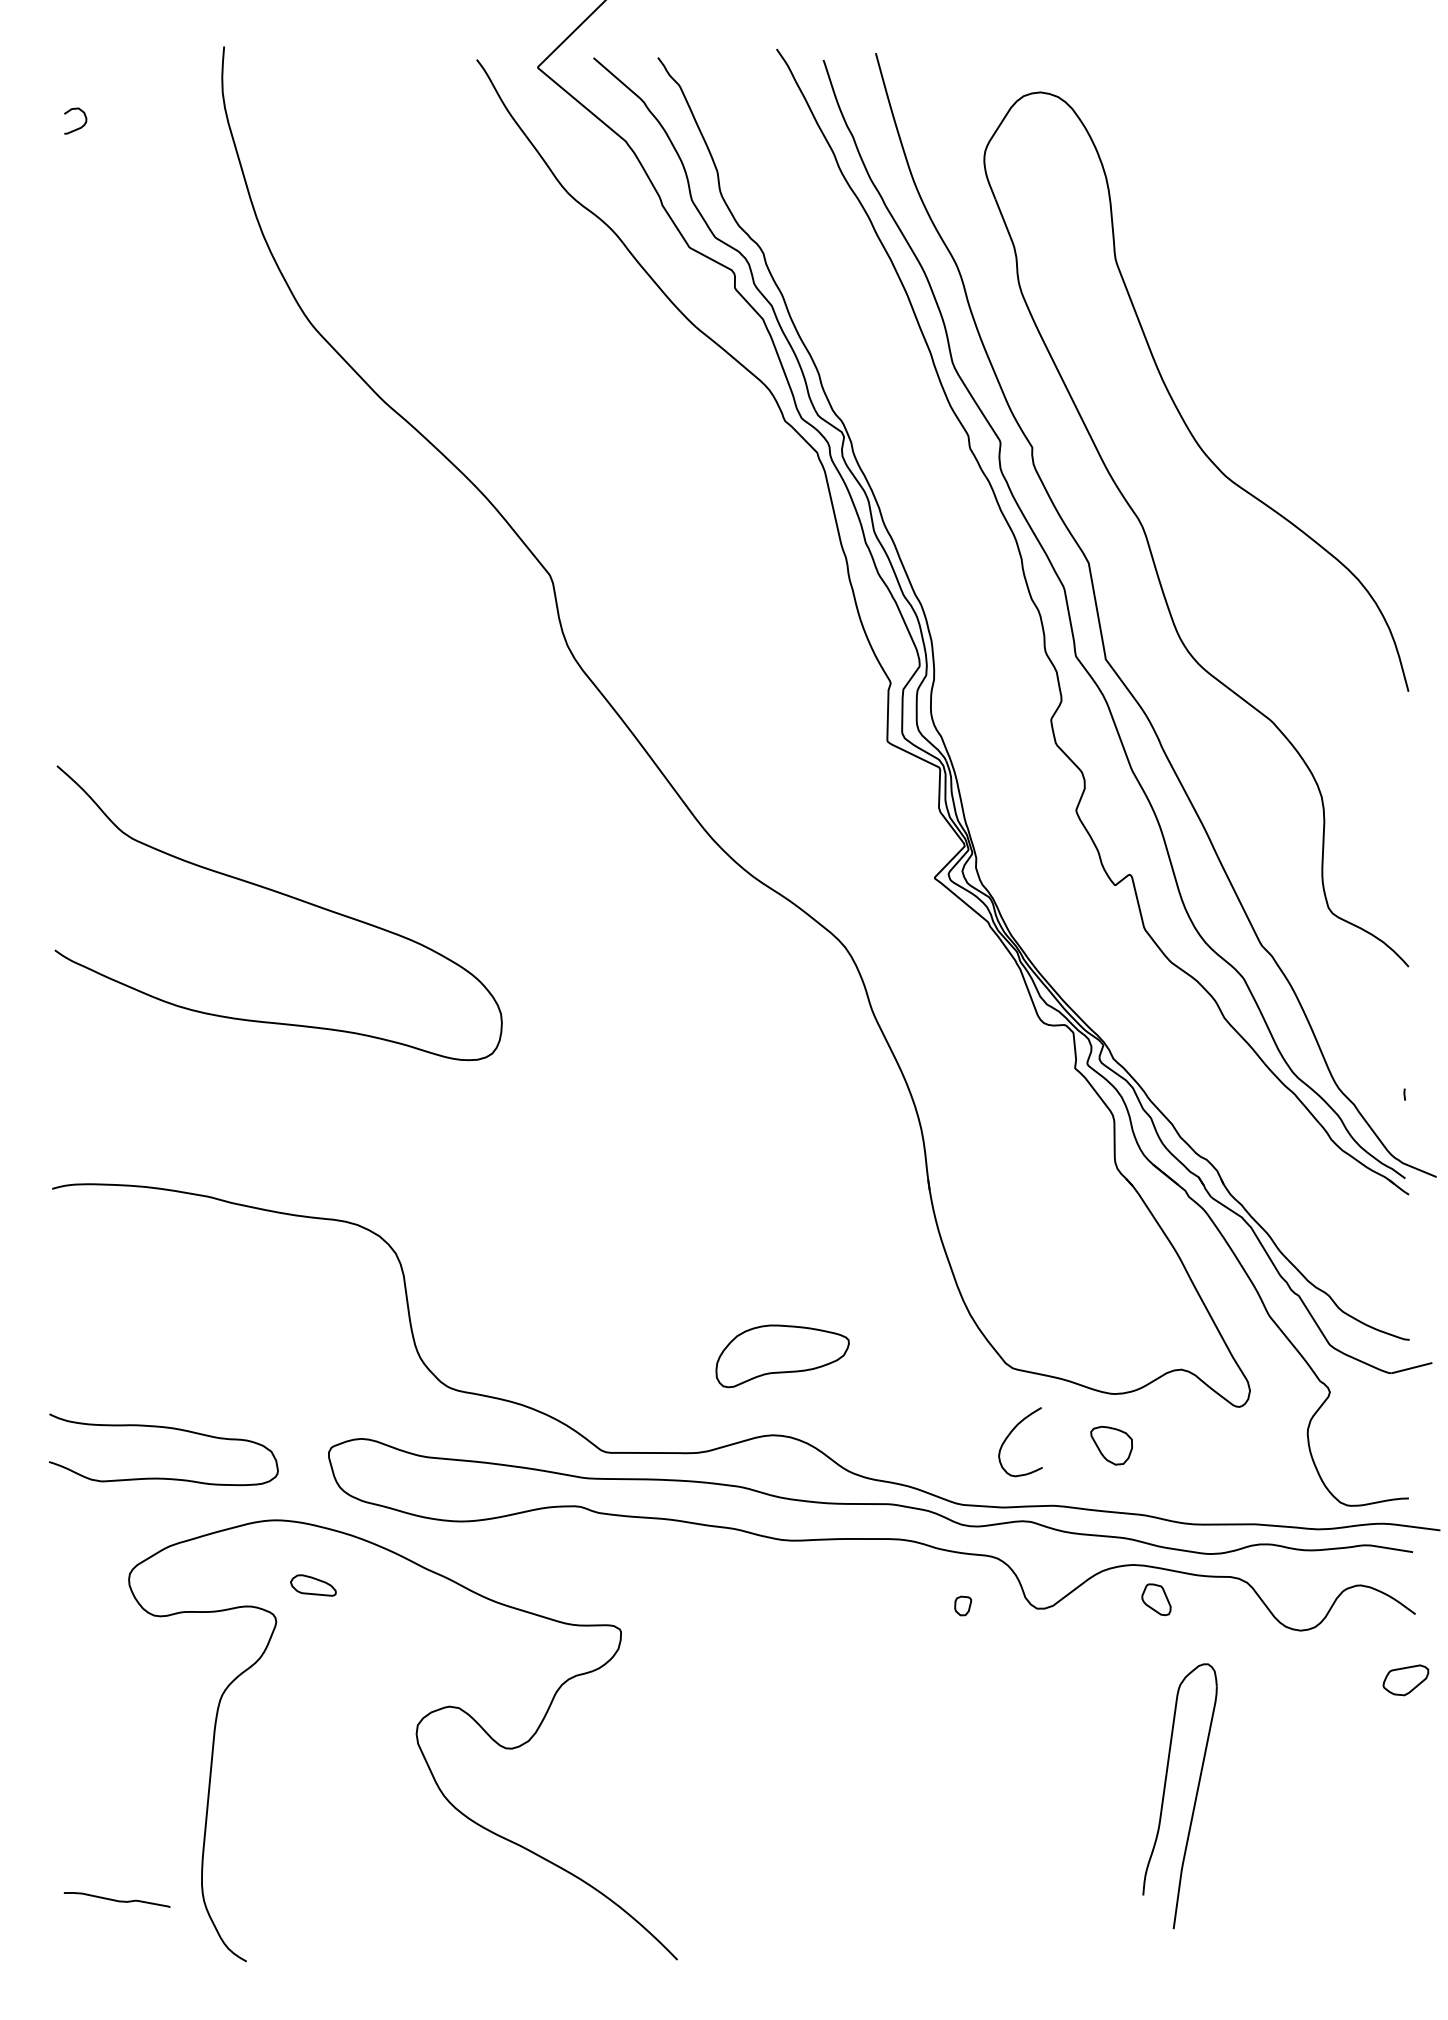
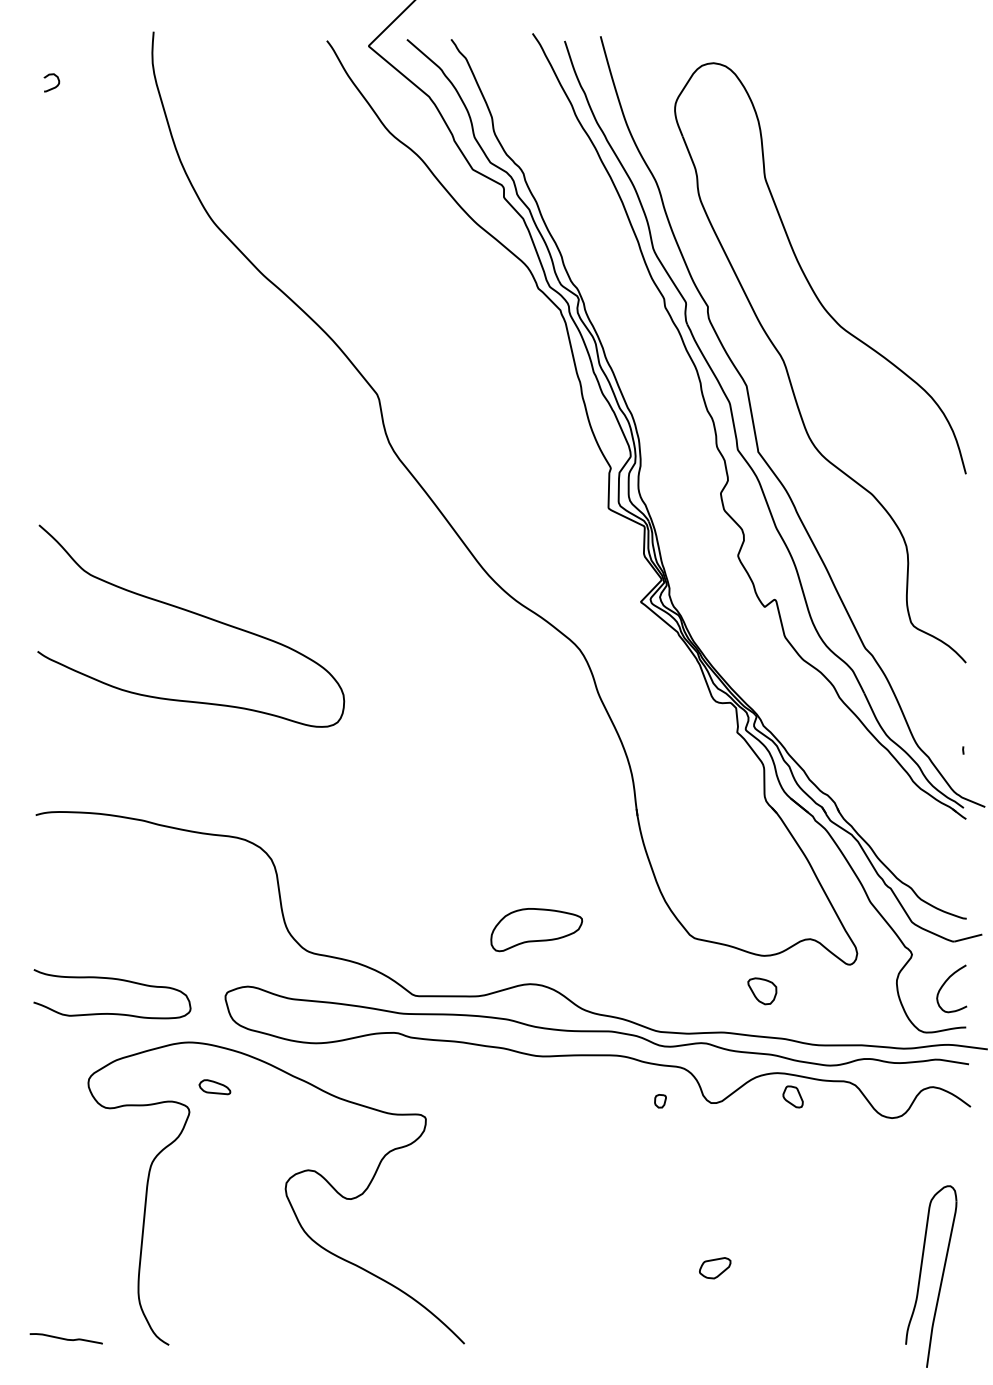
curve: (1012, 1432) -> (946, 982), moved
part: (1406, 1680) -> (715, 1268), moved
part: (1193, 1801) -> (940, 1280), moved
curve: (115, 1899) -> (65, 1338), moved

